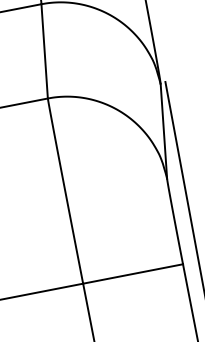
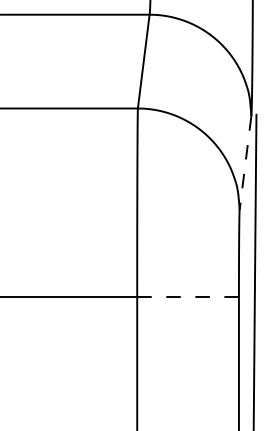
line: (163, 131) -> (245, 163), solid -> dashed
line: (133, 273) -> (188, 296), solid -> dashed

